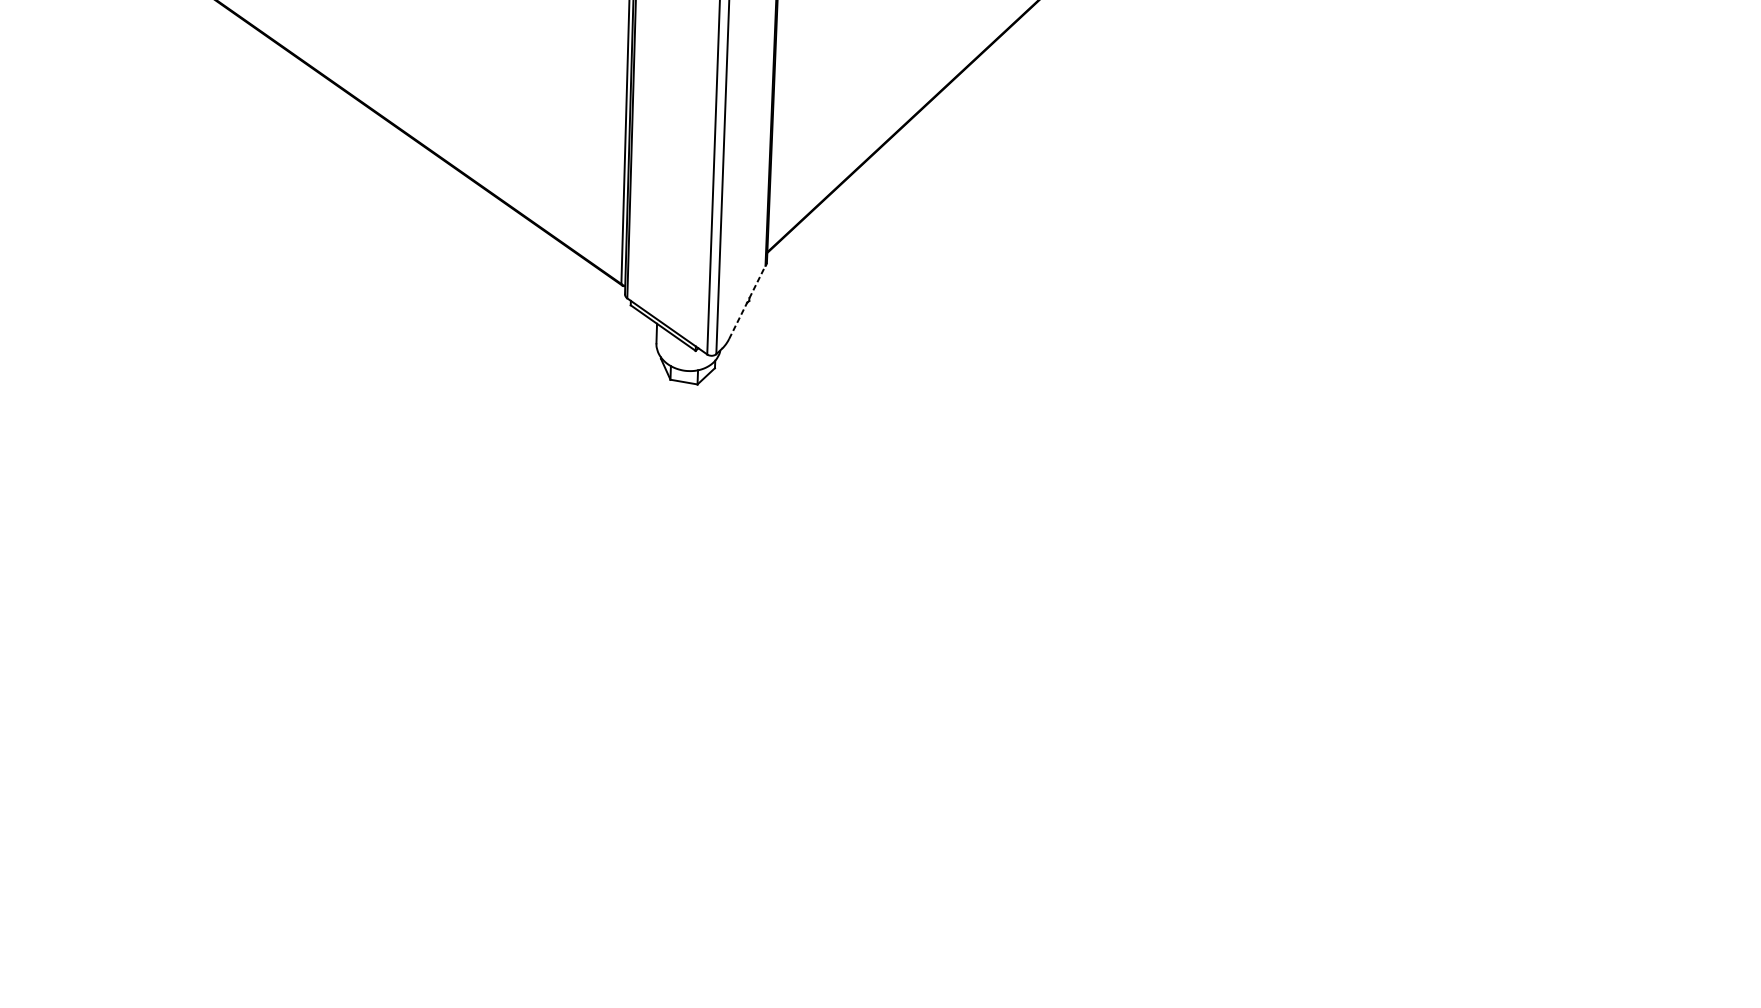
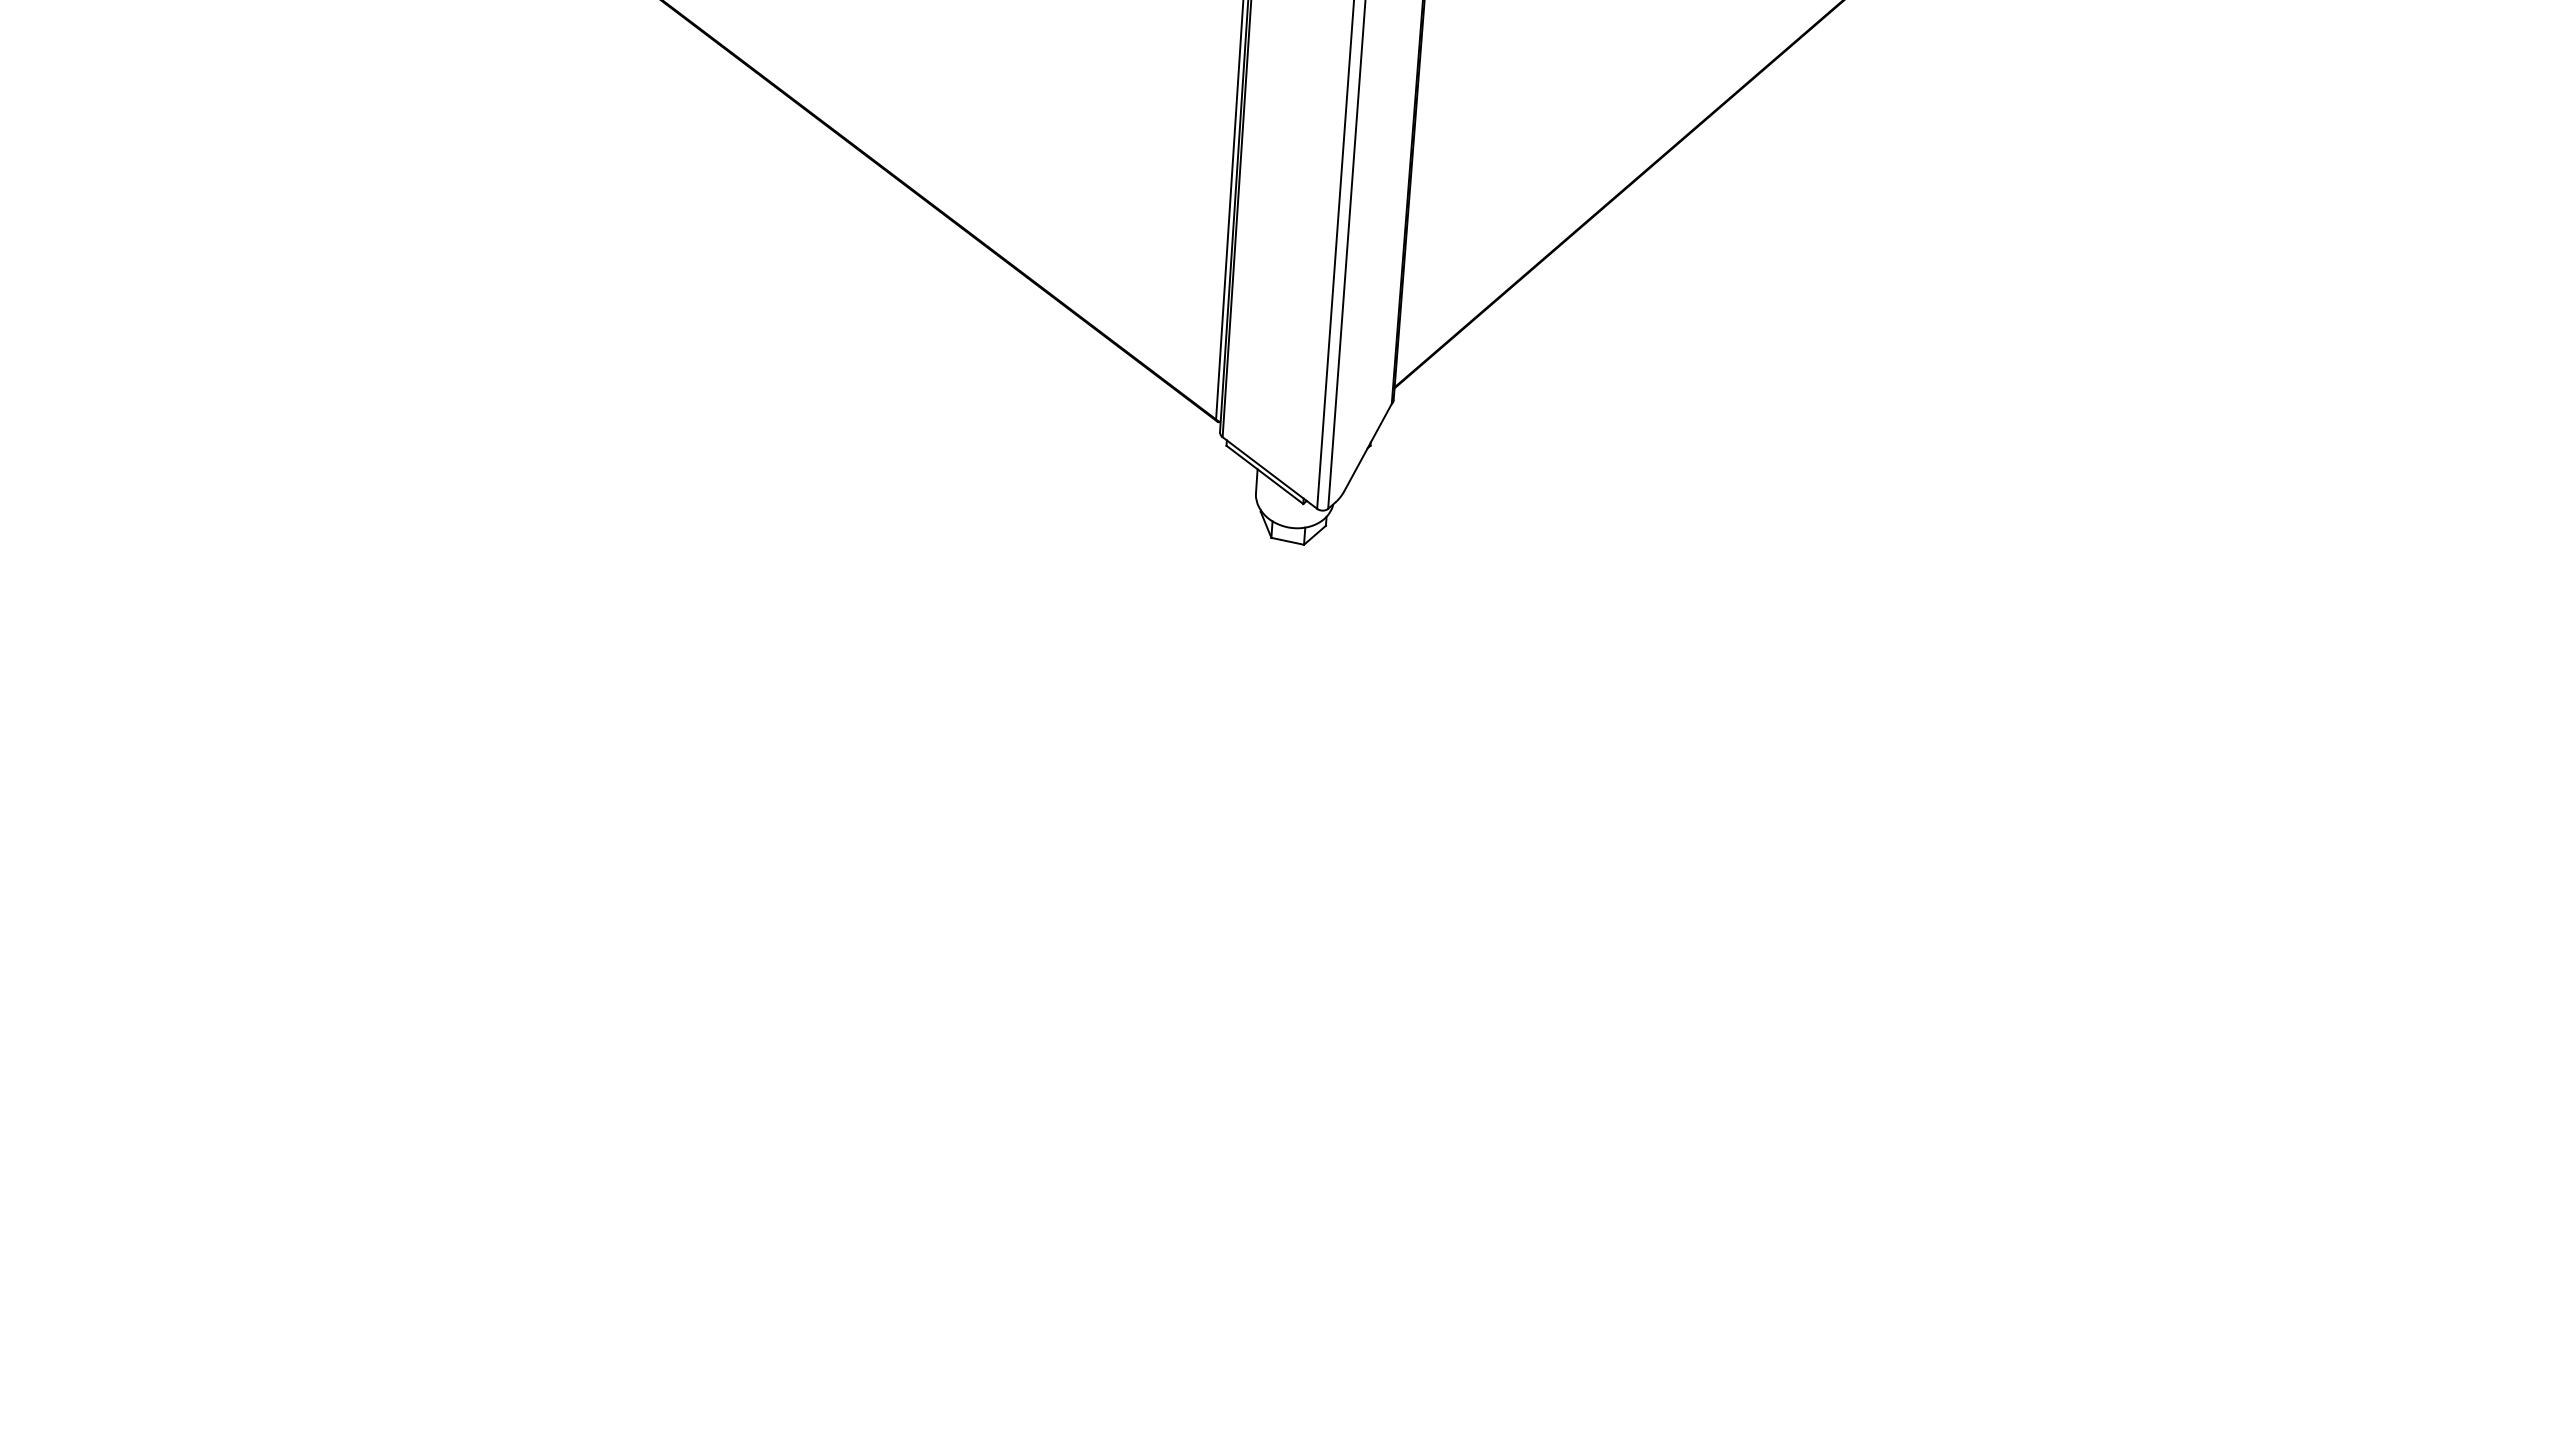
line: (747, 302) -> (1368, 447), dashed -> solid

